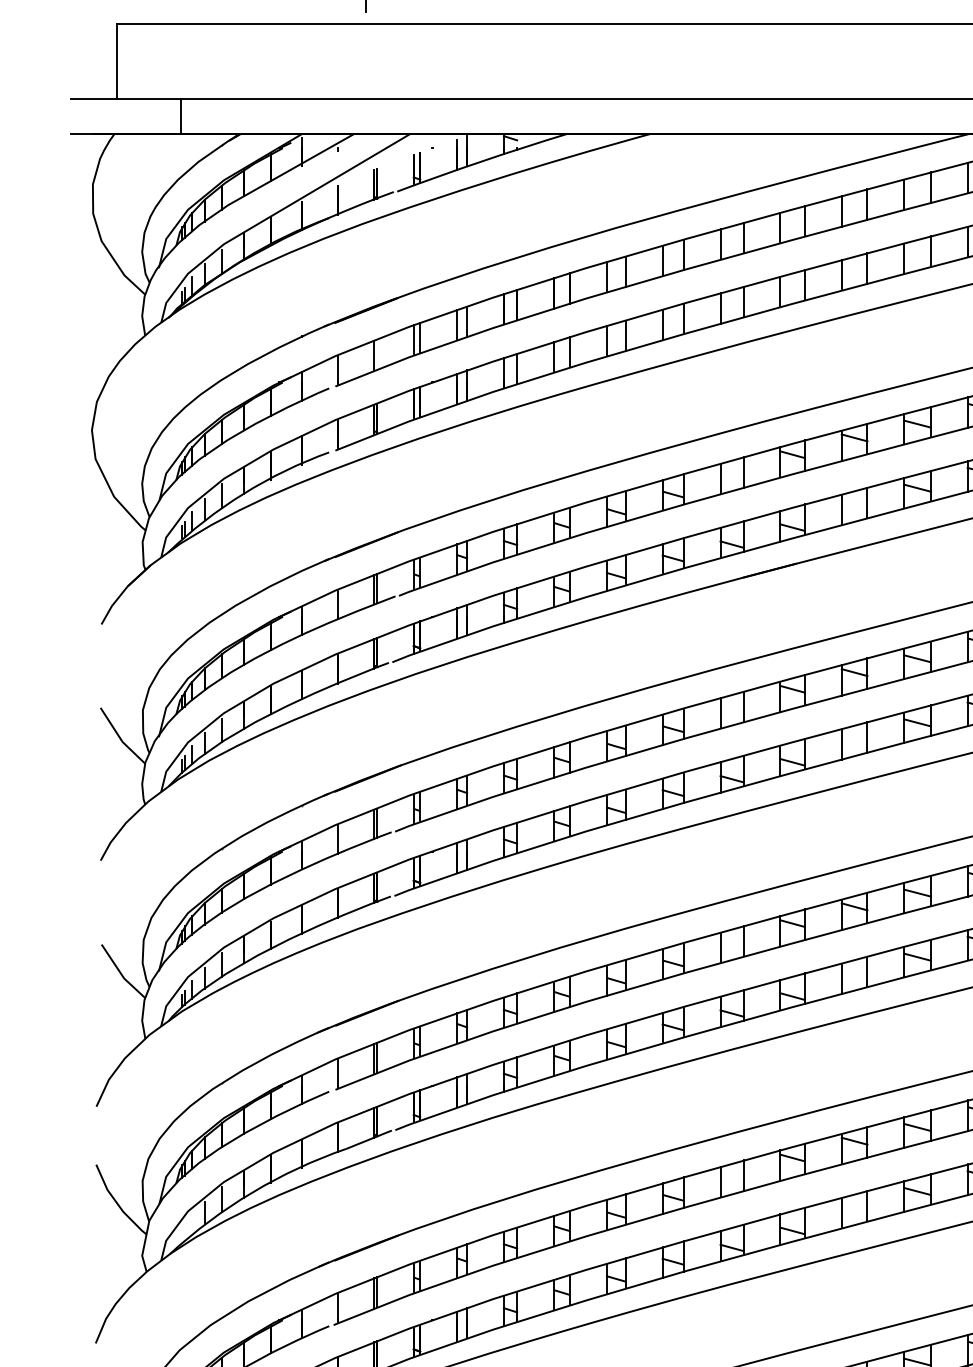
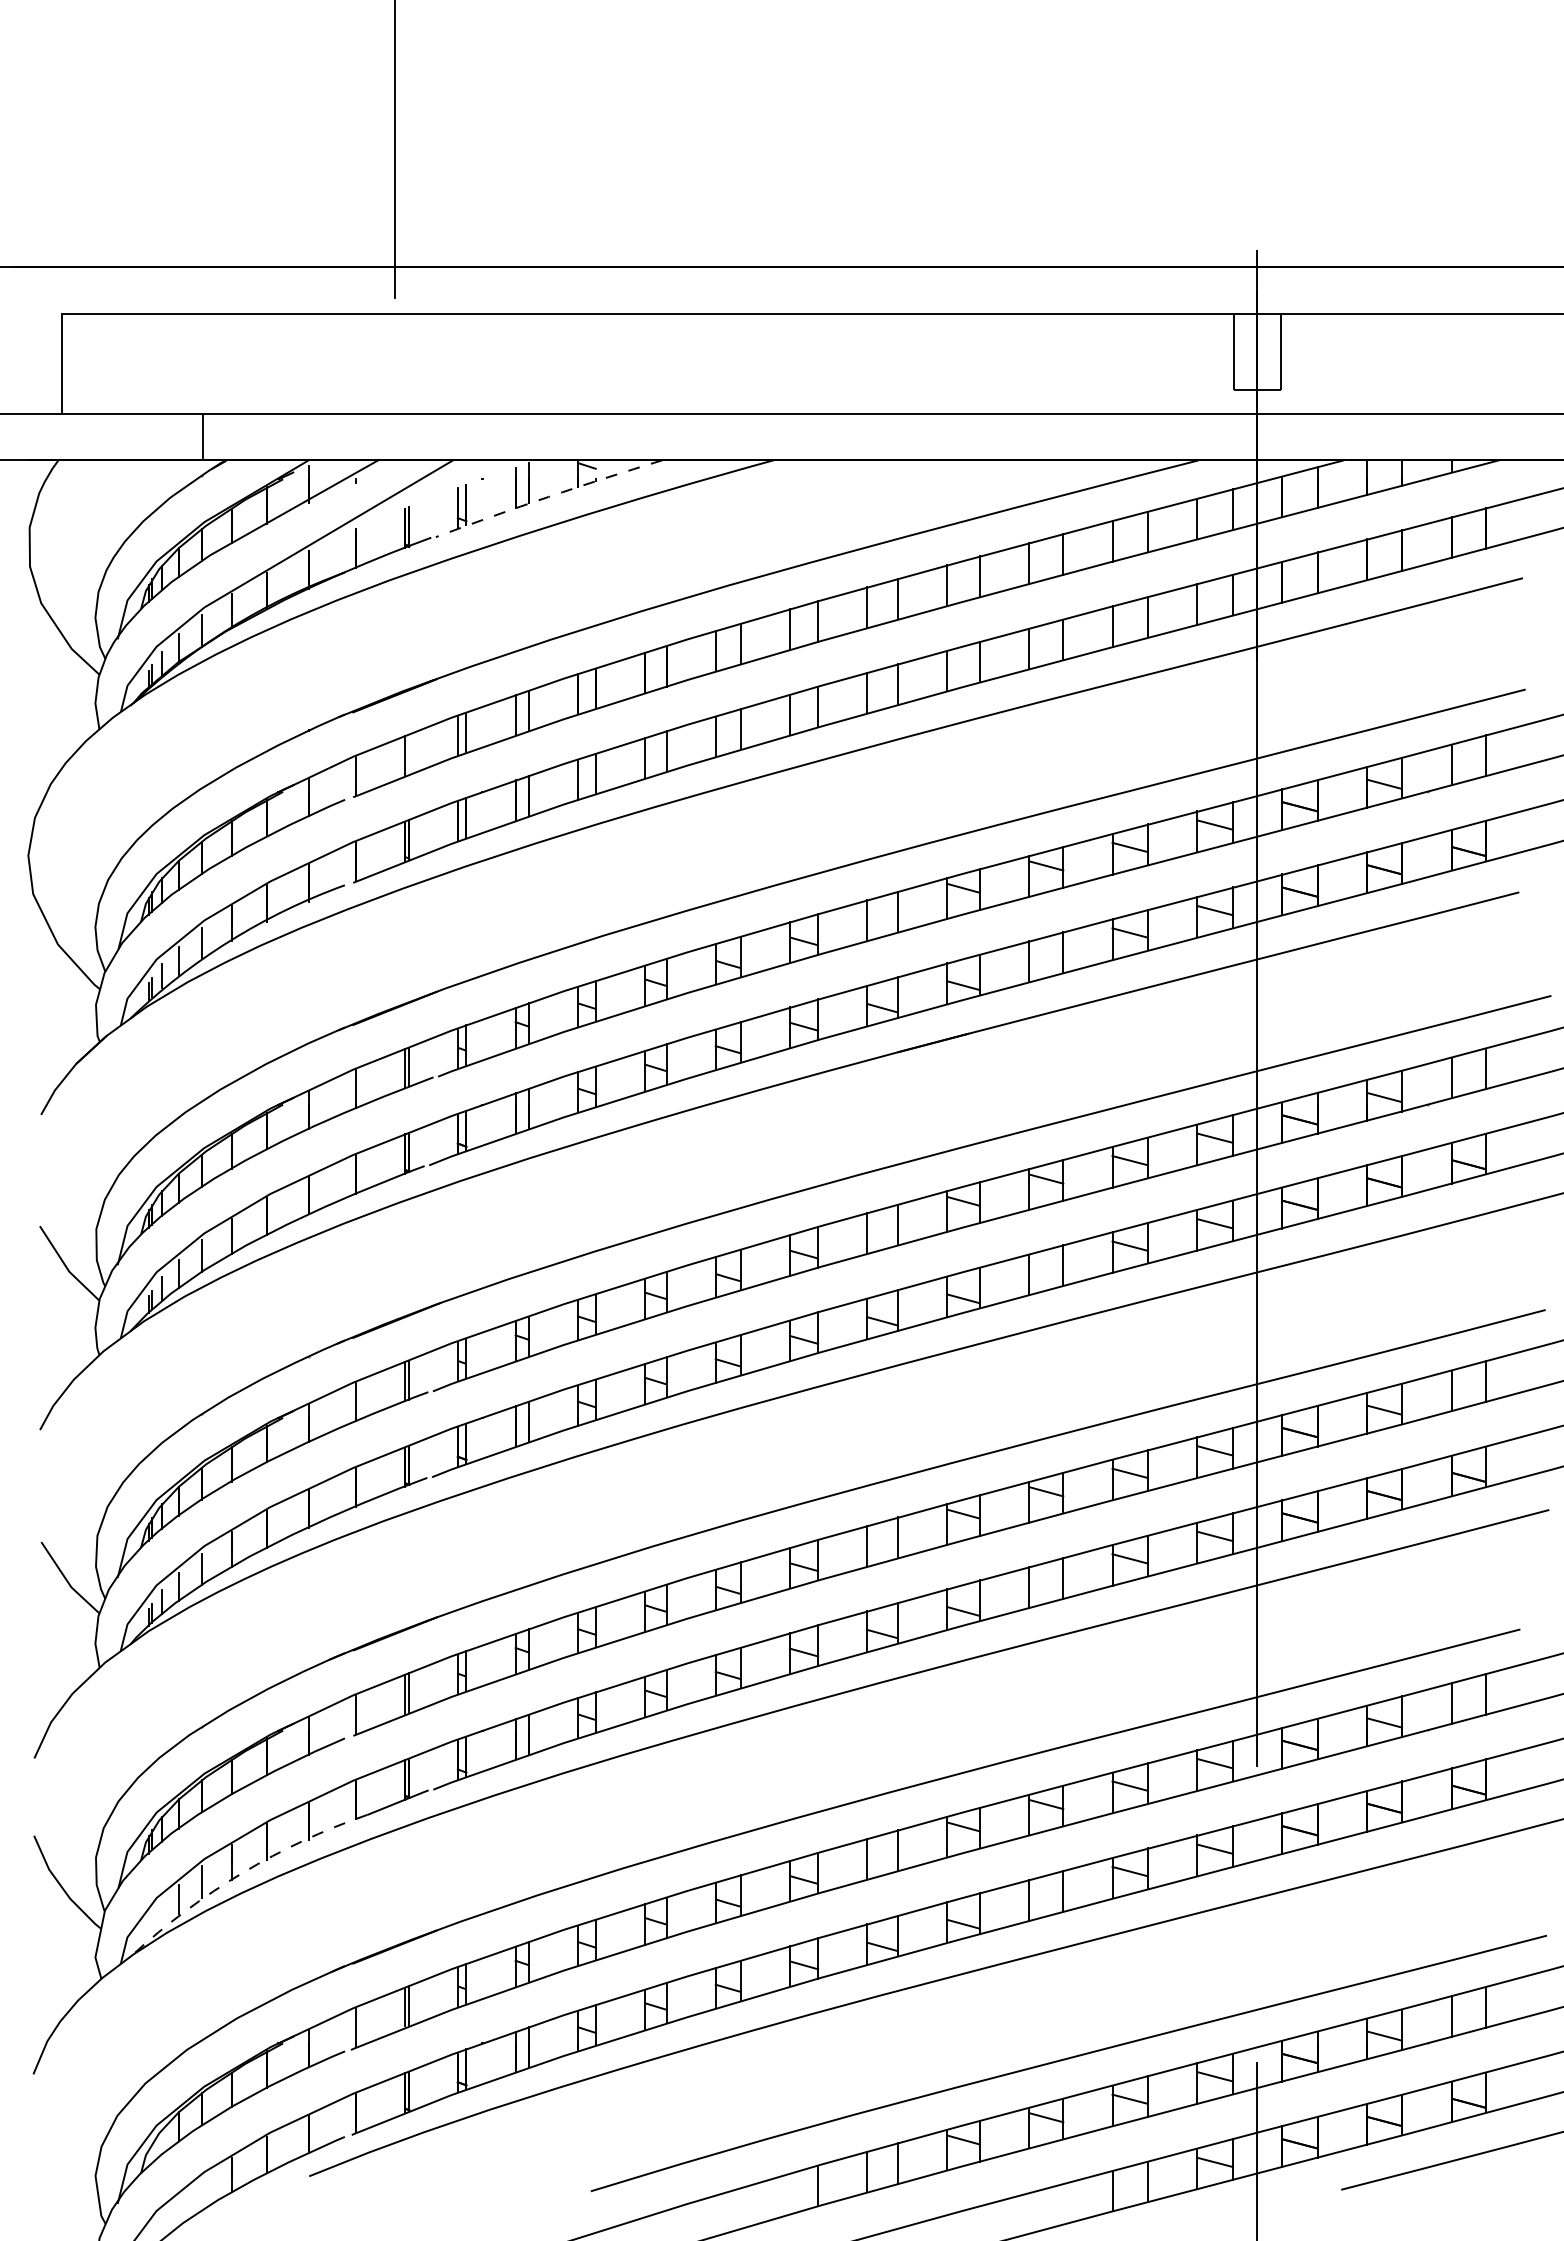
line: (180, 116) -> (202, 436), moved
arc: (481, 161) -> (548, 497), solid -> dashed
arc: (252, 1192) -> (242, 1873), solid -> dashed

